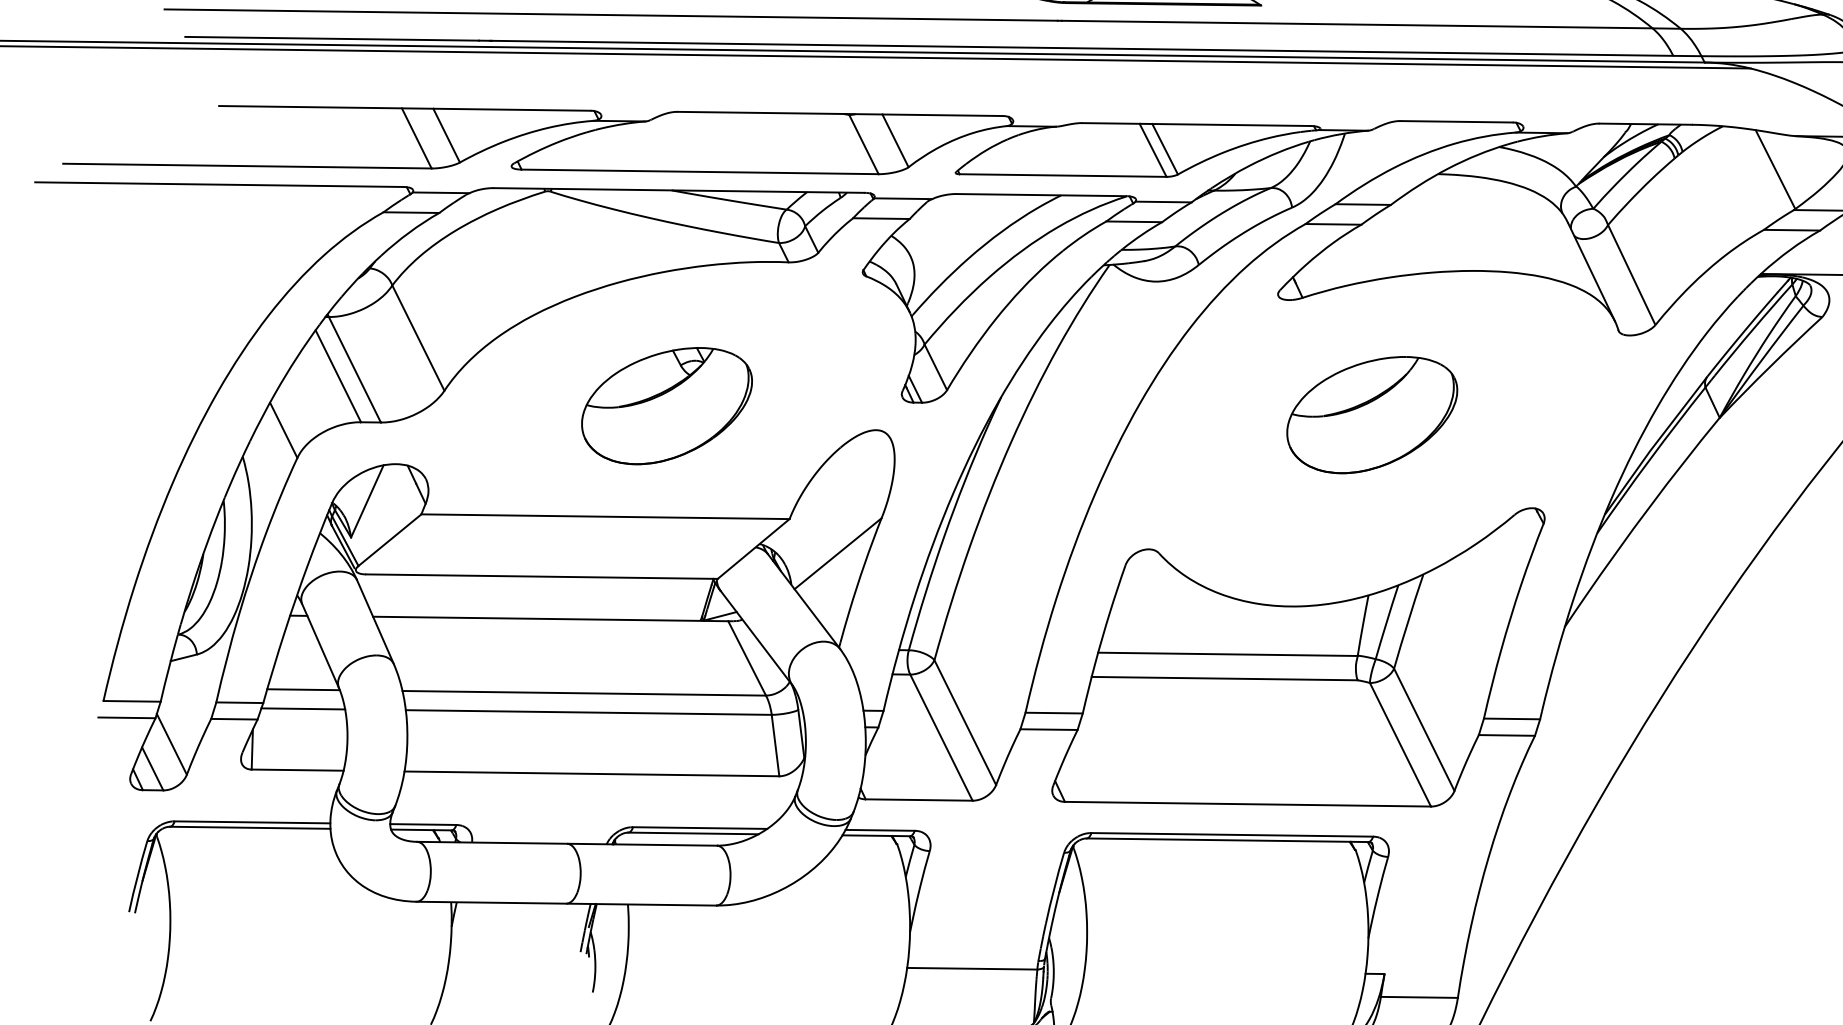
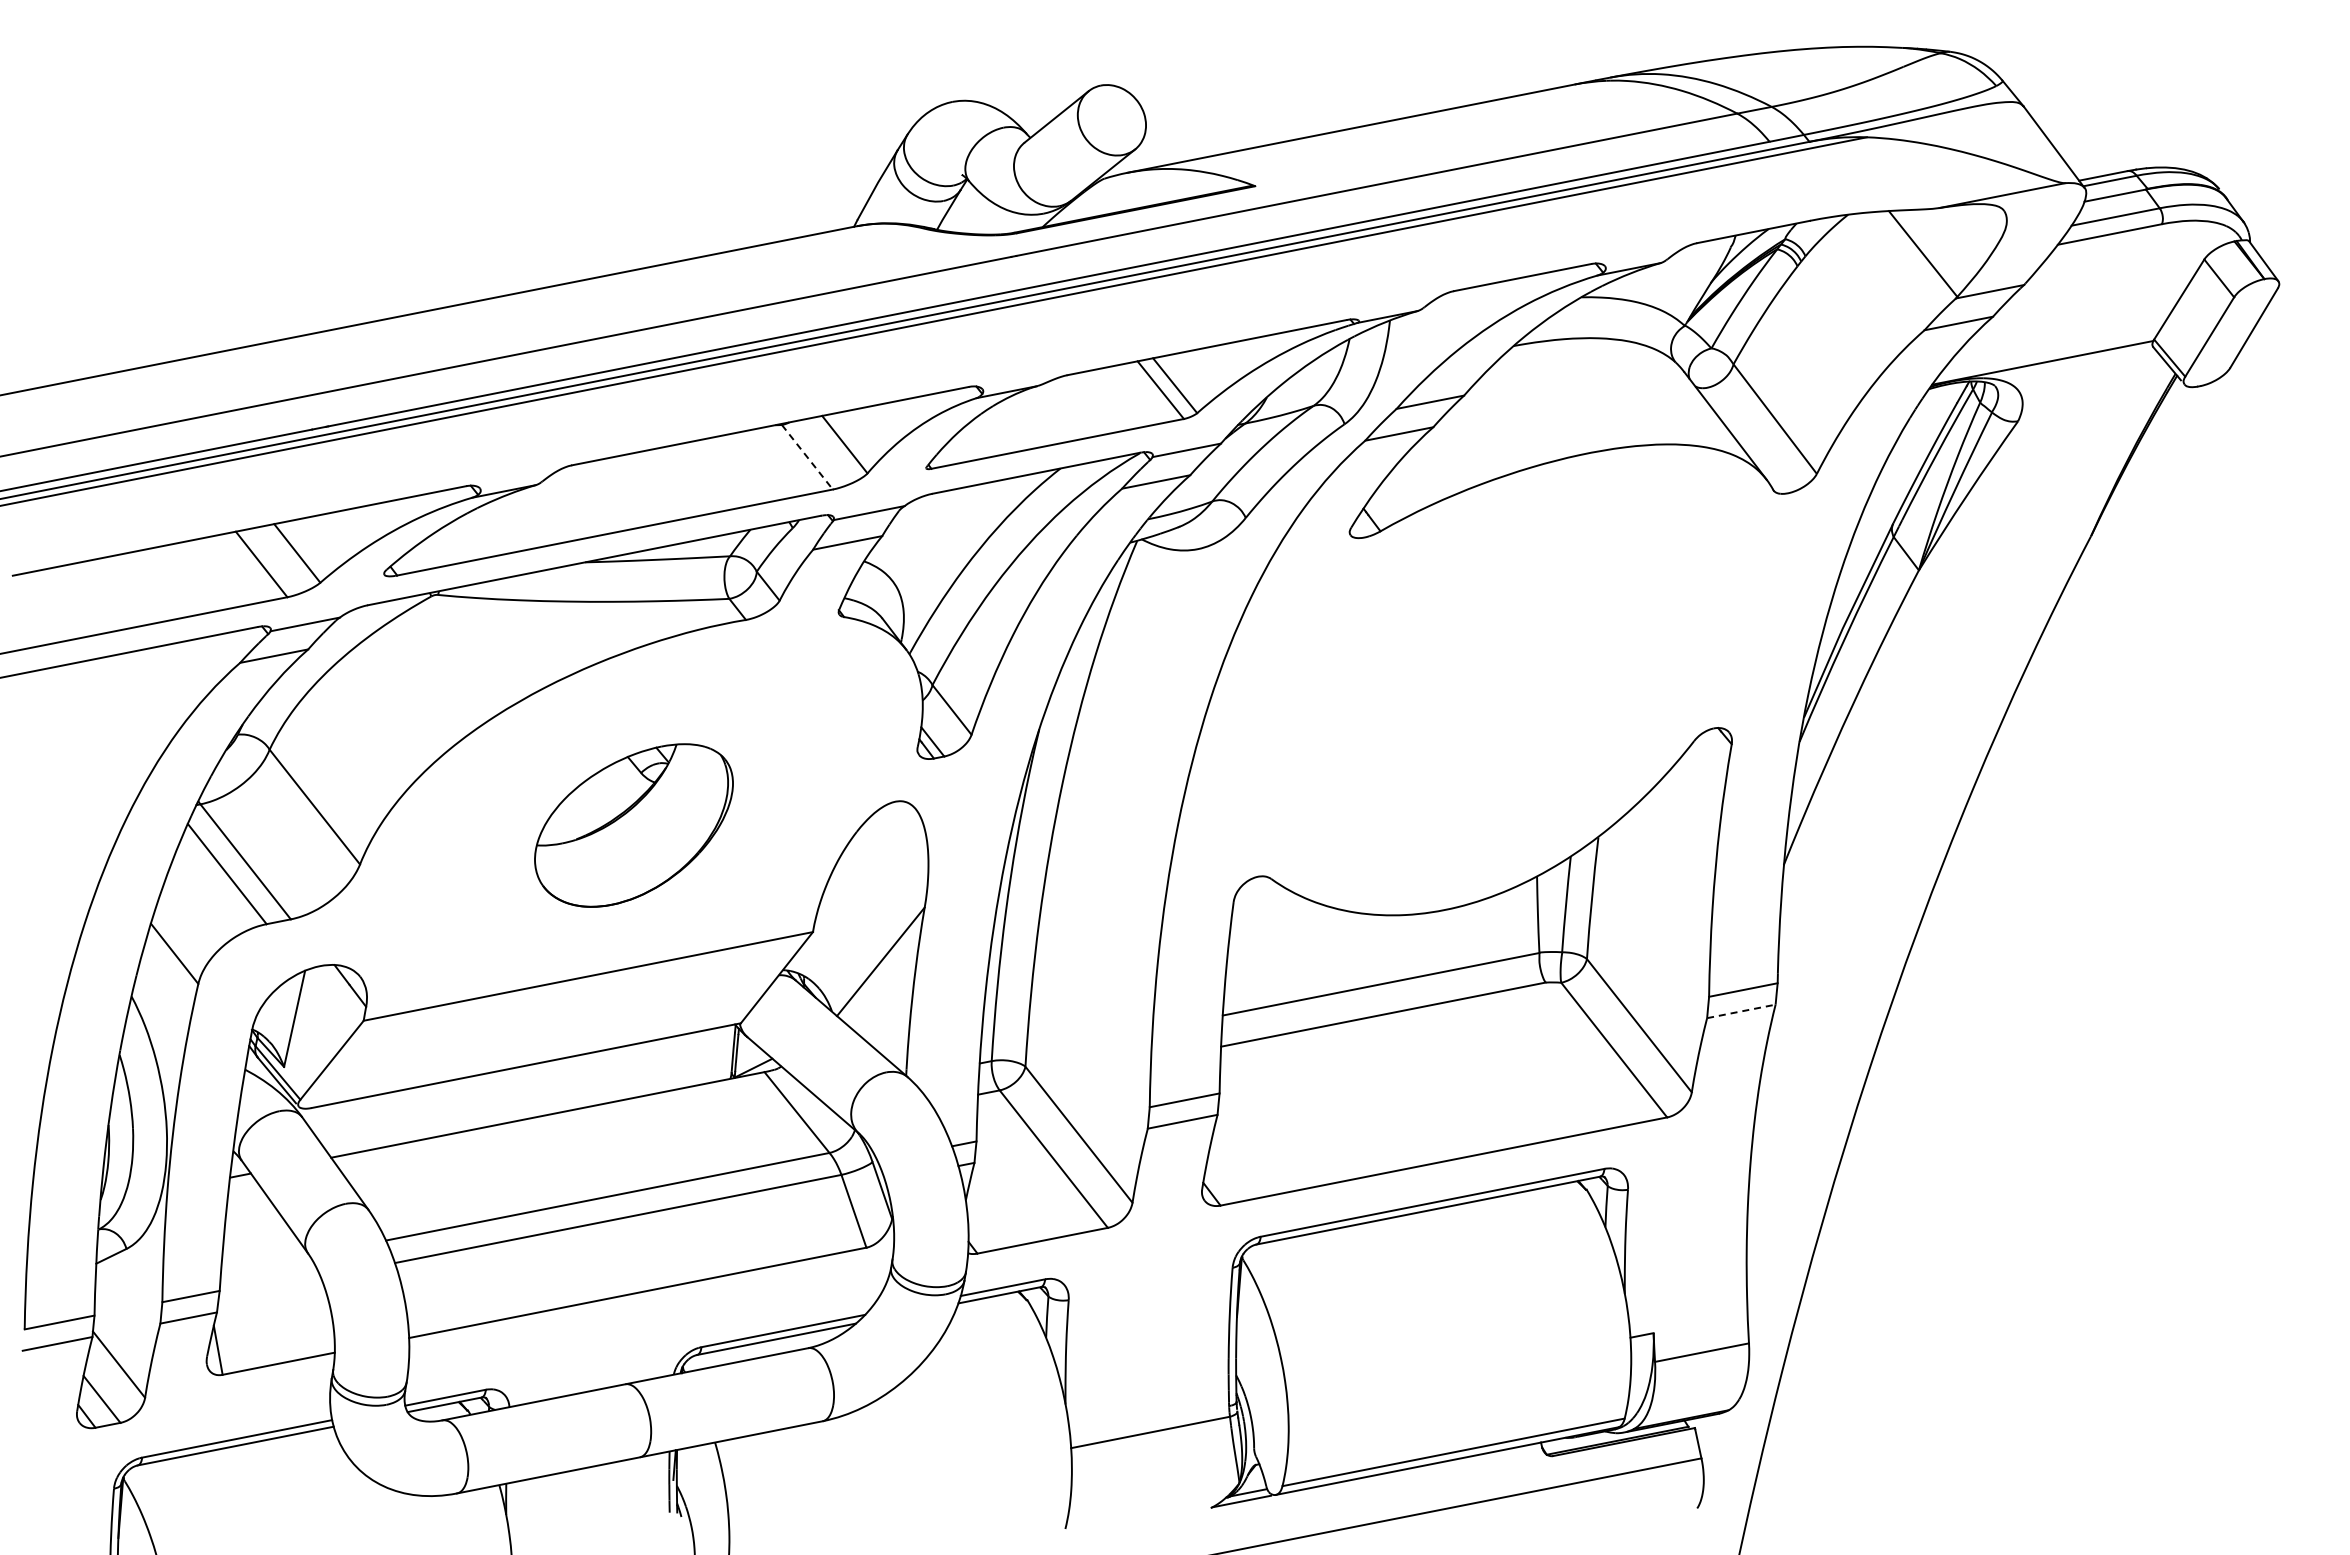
line: (863, 144) -> (807, 457), solid -> dashed
part: (1371, 414) -> (1494, 655), removed
line: (303, 689) -> (265, 1264), removed
line: (303, 708) -> (269, 1287), removed
line: (1507, 735) -> (1741, 1011), solid -> dashed

